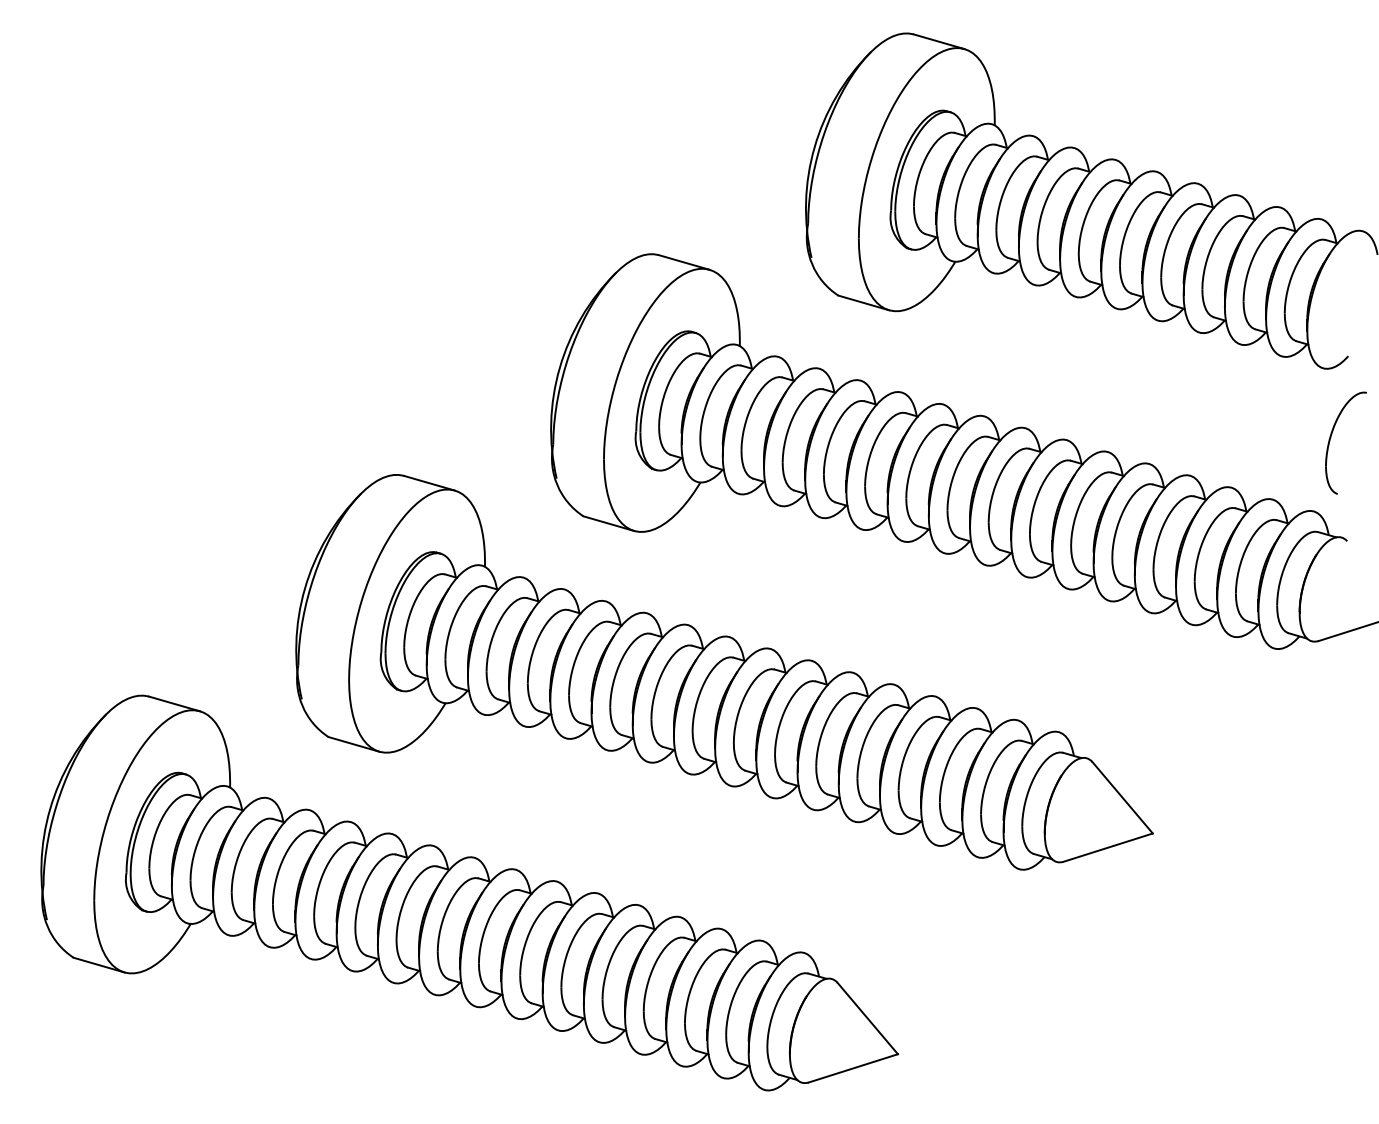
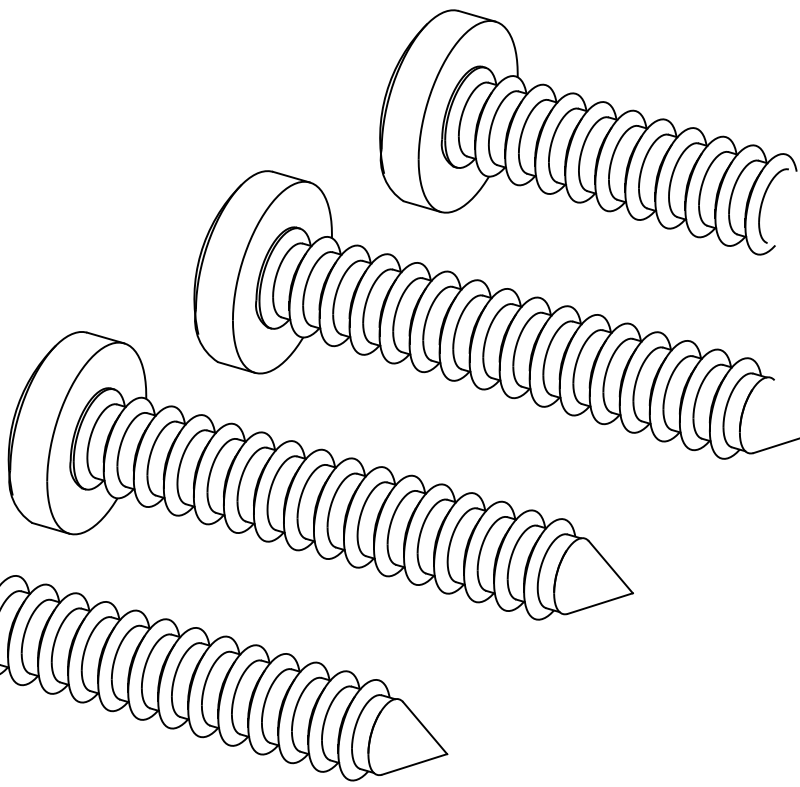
part: (1331, 437) -> (763, 201), moved

